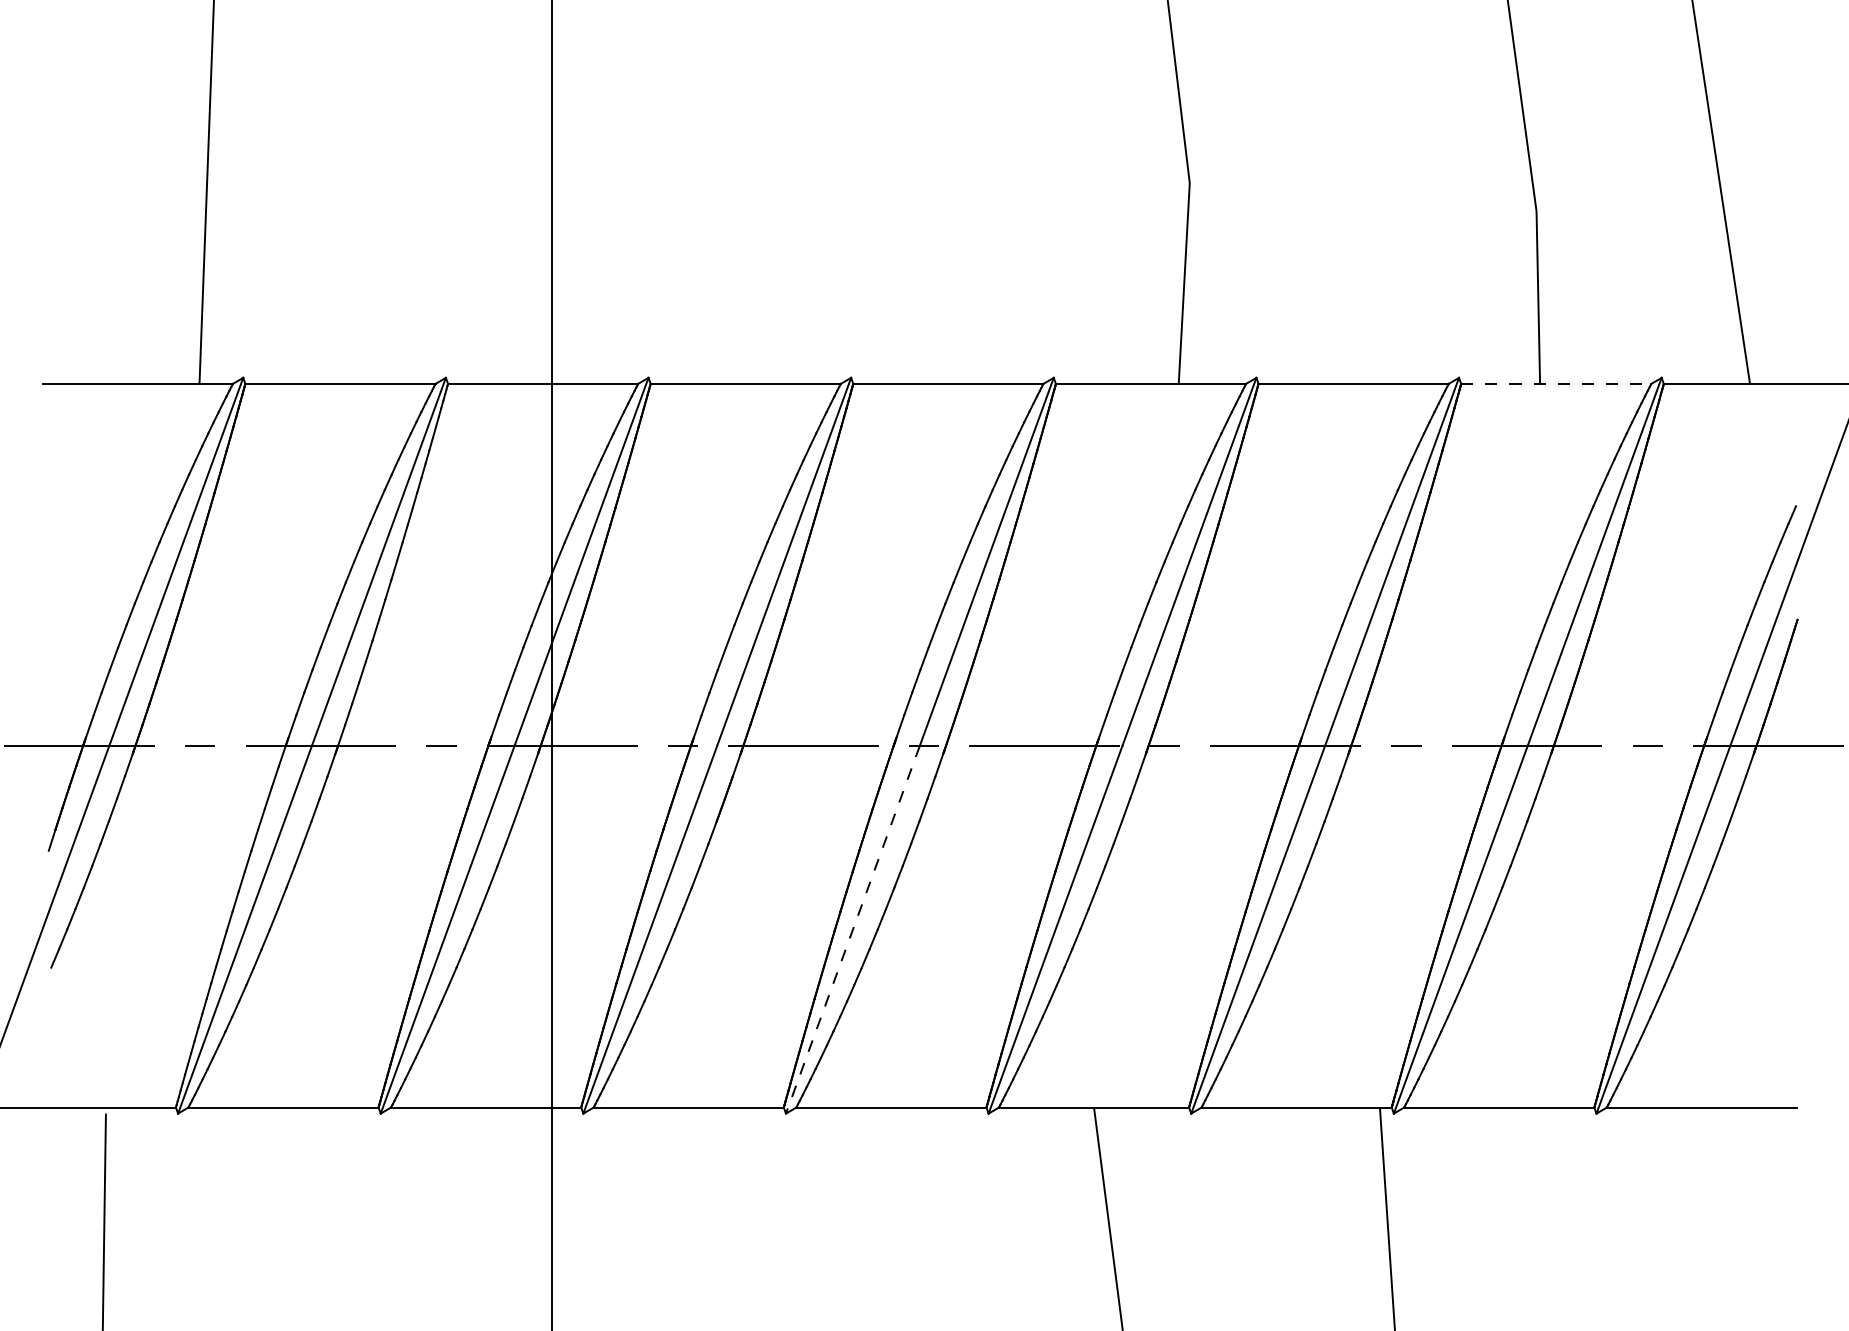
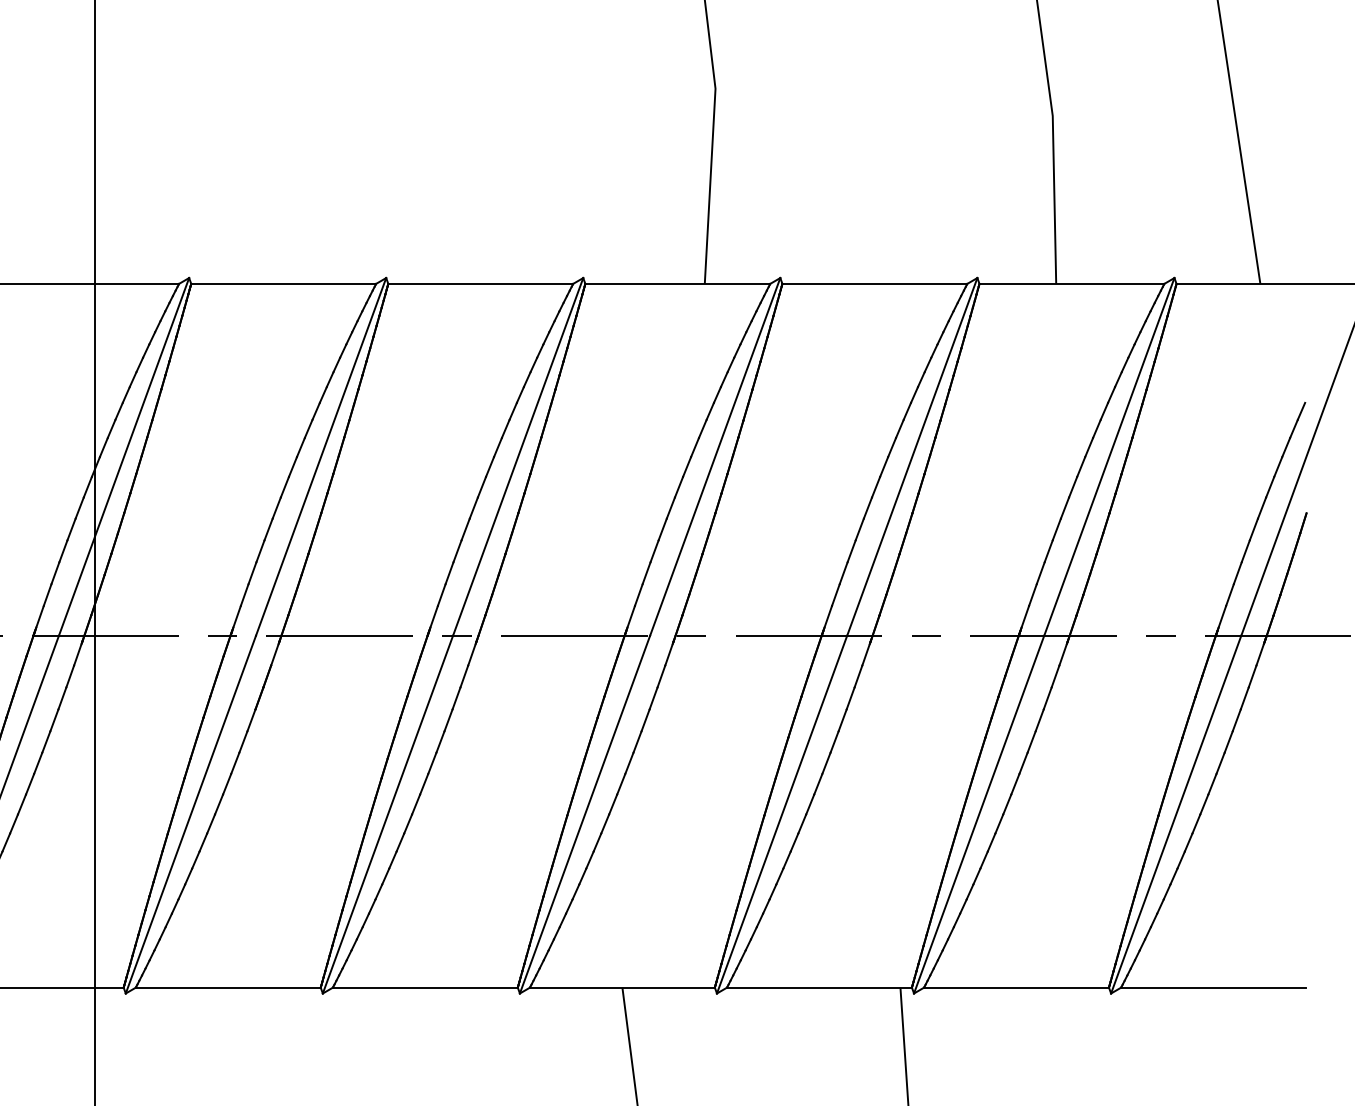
line: (1556, 383) -> (1072, 283), dashed -> solid
line: (852, 929) -> (387, 814), dashed -> solid

